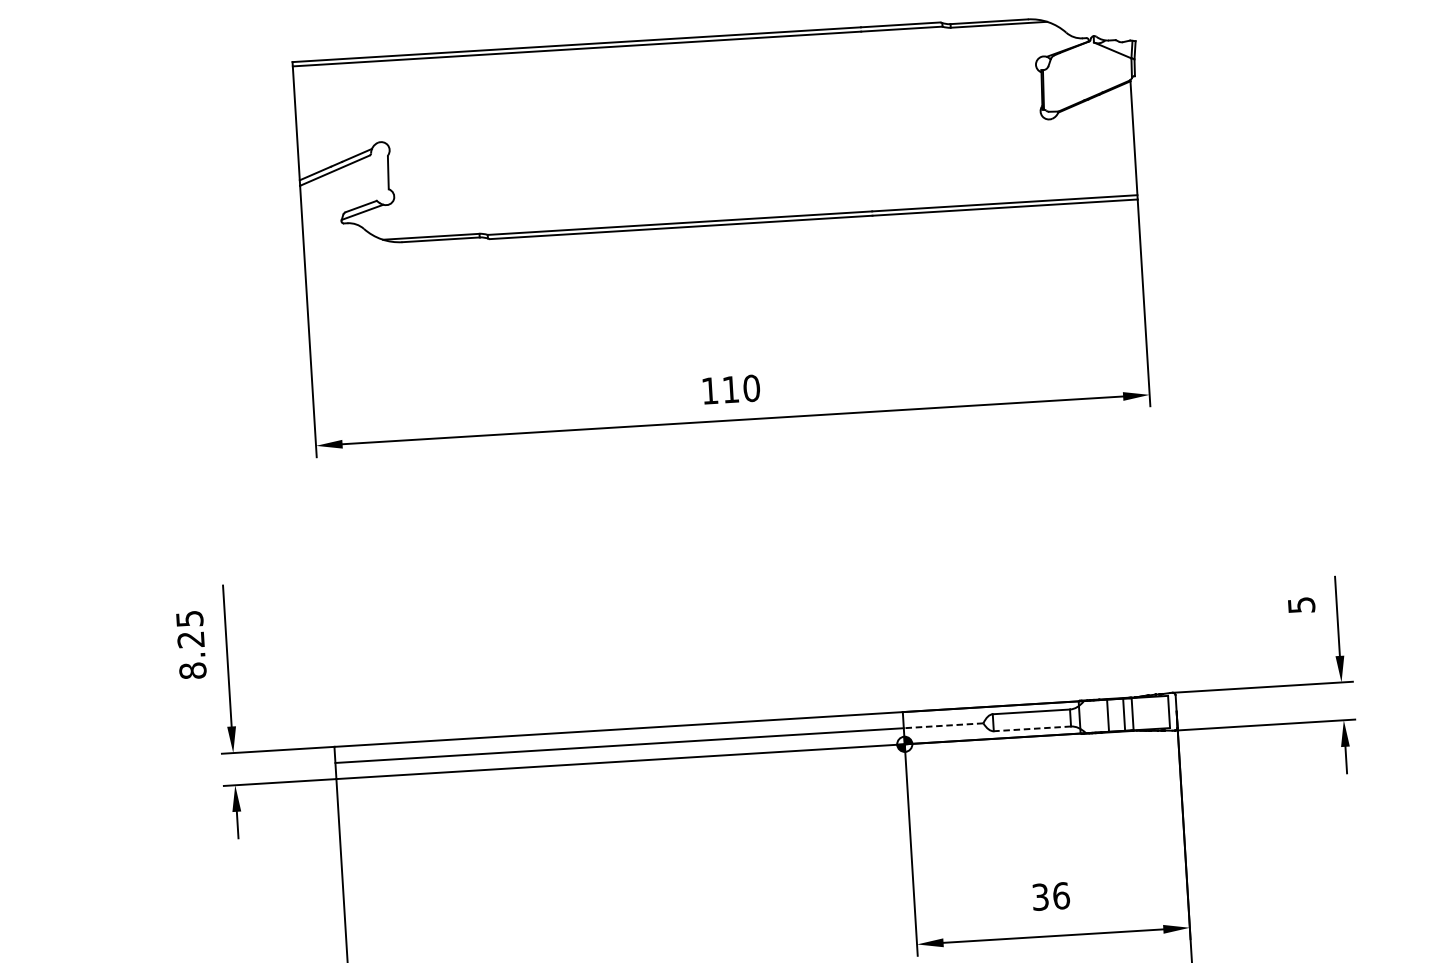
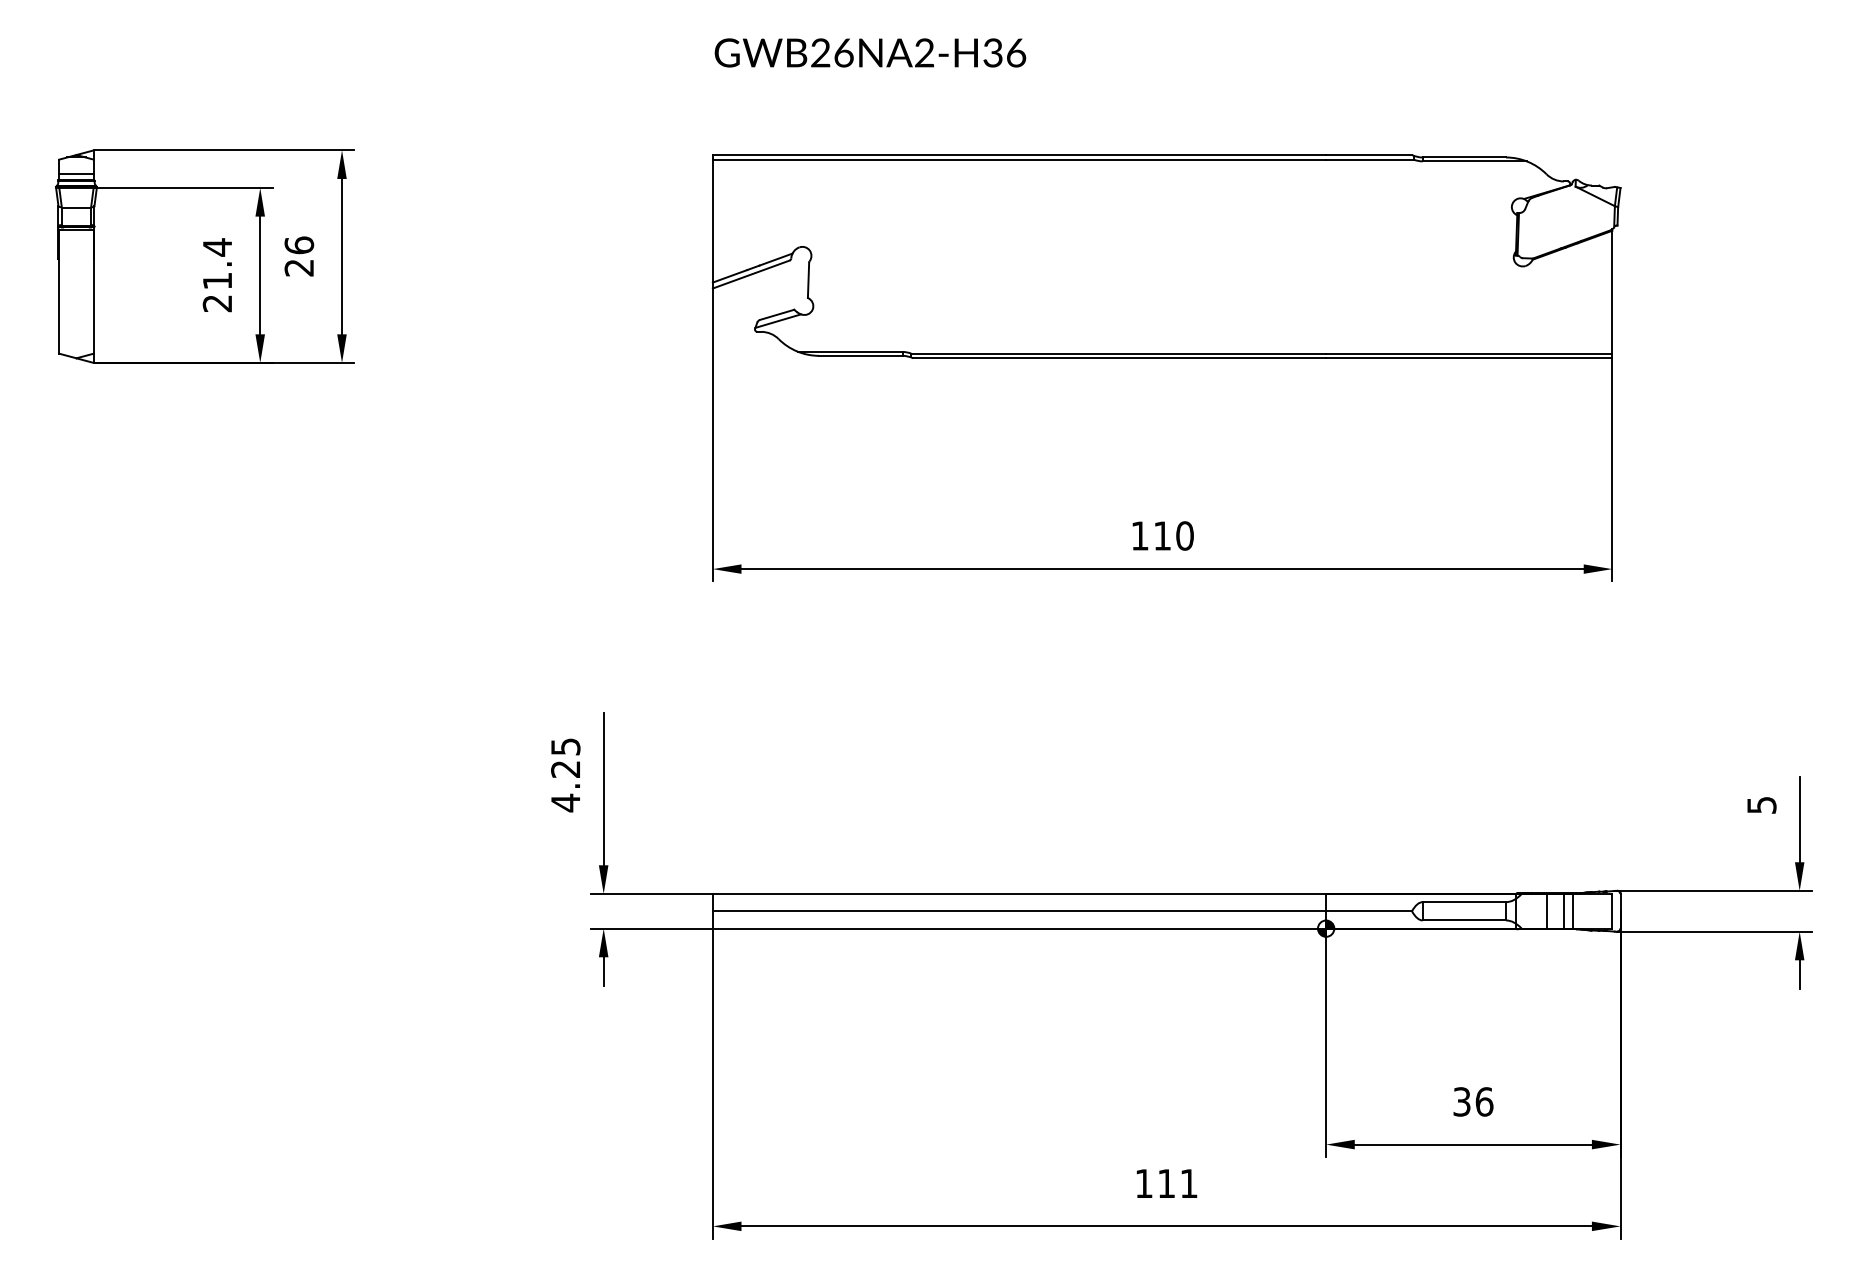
text: (192, 670) -> (565, 802), 8.25 -> 4.25
line: (943, 725) -> (1369, 911), dashed -> solid
line: (1032, 728) -> (1464, 920), dashed -> solid

